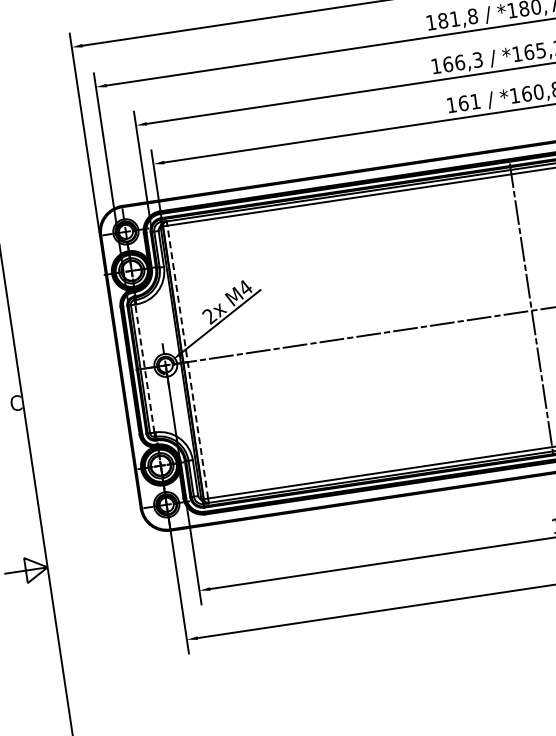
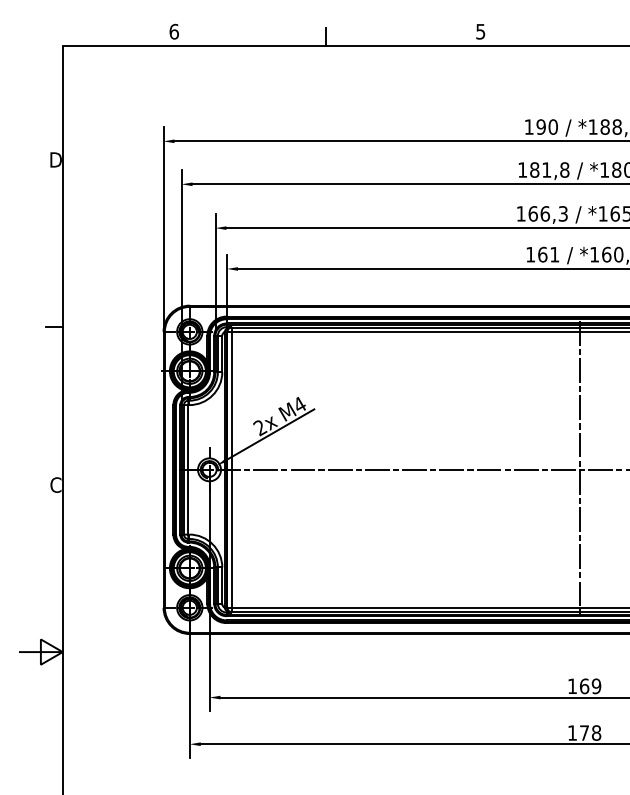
line: (187, 361) -> (231, 469), dashed -> solid
line: (144, 368) -> (188, 469), dashed -> solid

